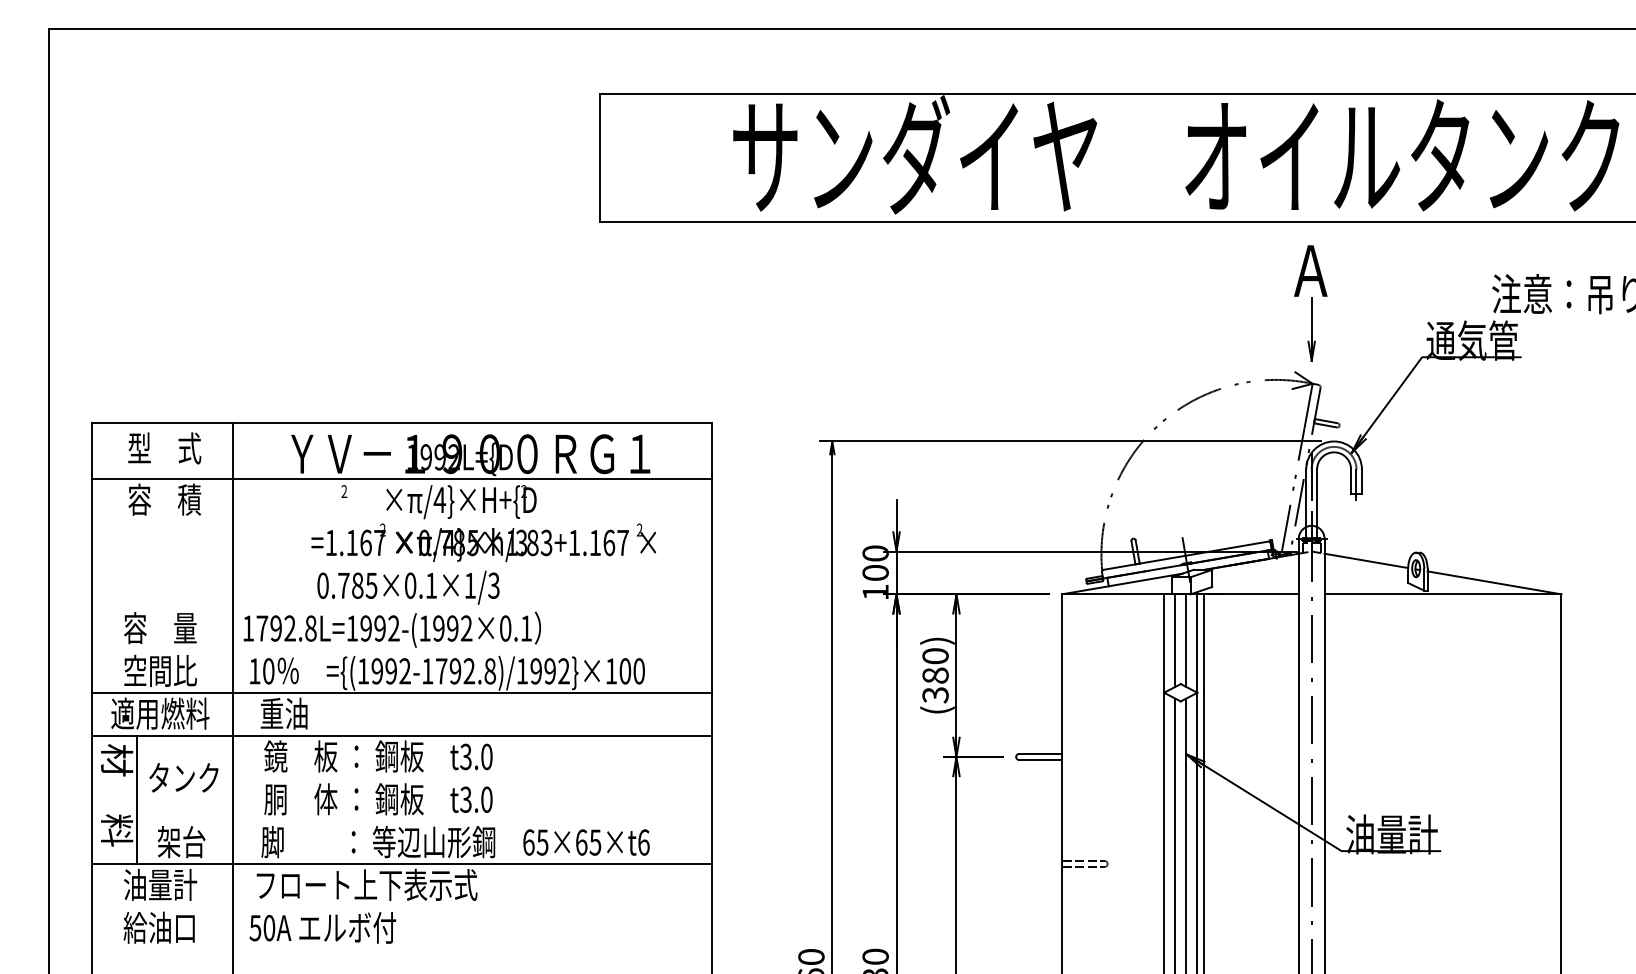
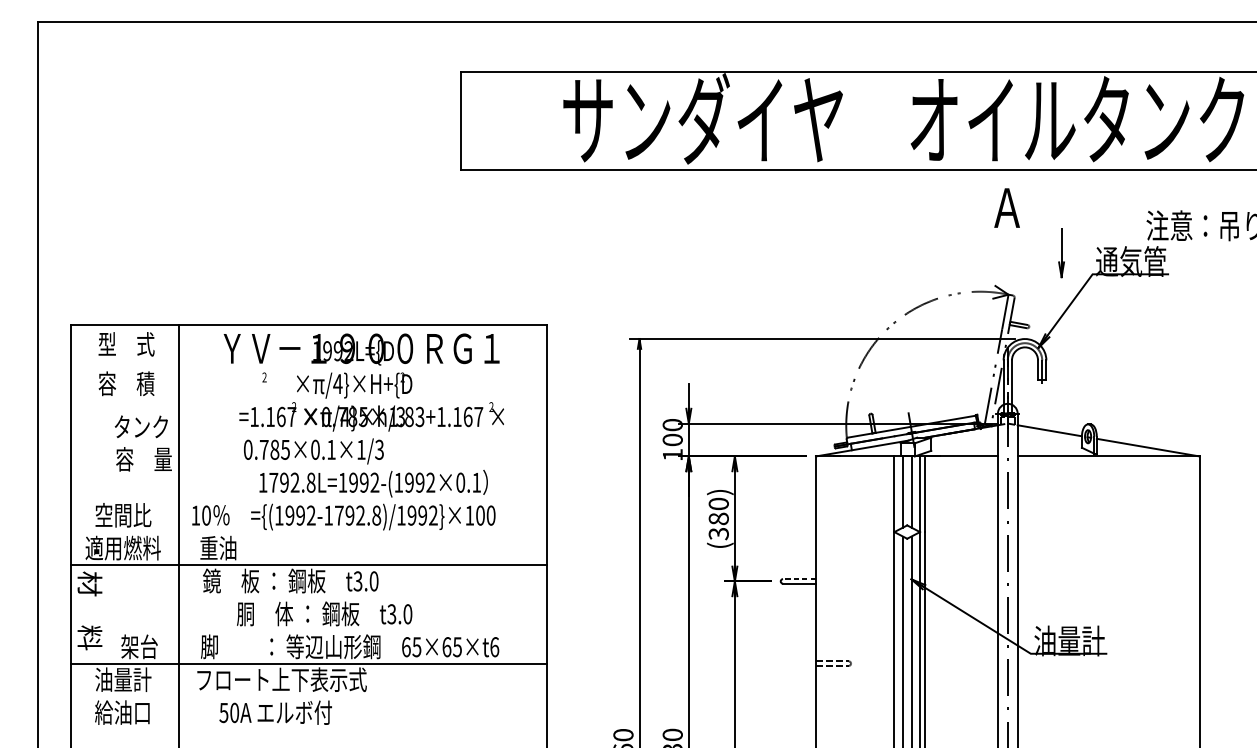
part: (1311, 329) -> (1061, 252), moved
line: (401, 478) -> (308, 367), removed
text: (160, 628) -> (144, 459), moved
text: (391, 629) -> (373, 483), moved
line: (401, 692) -> (308, 531), removed
line: (1040, 753) -> (799, 578), solid -> dashed
text: (183, 777) -> (141, 426), moved
line: (136, 799) -> (104, 614), removed
text: (378, 799) -> (324, 614), moved
text: (322, 927) -> (275, 712), moved

